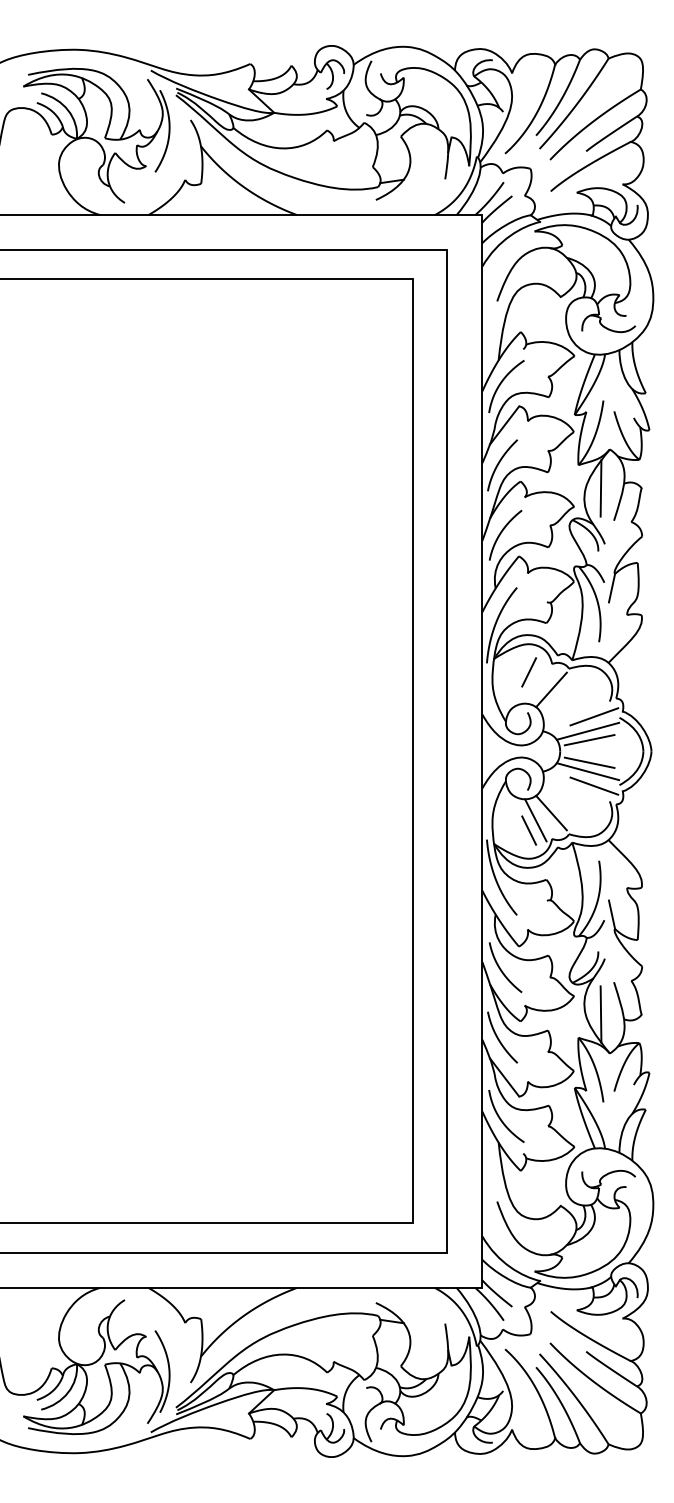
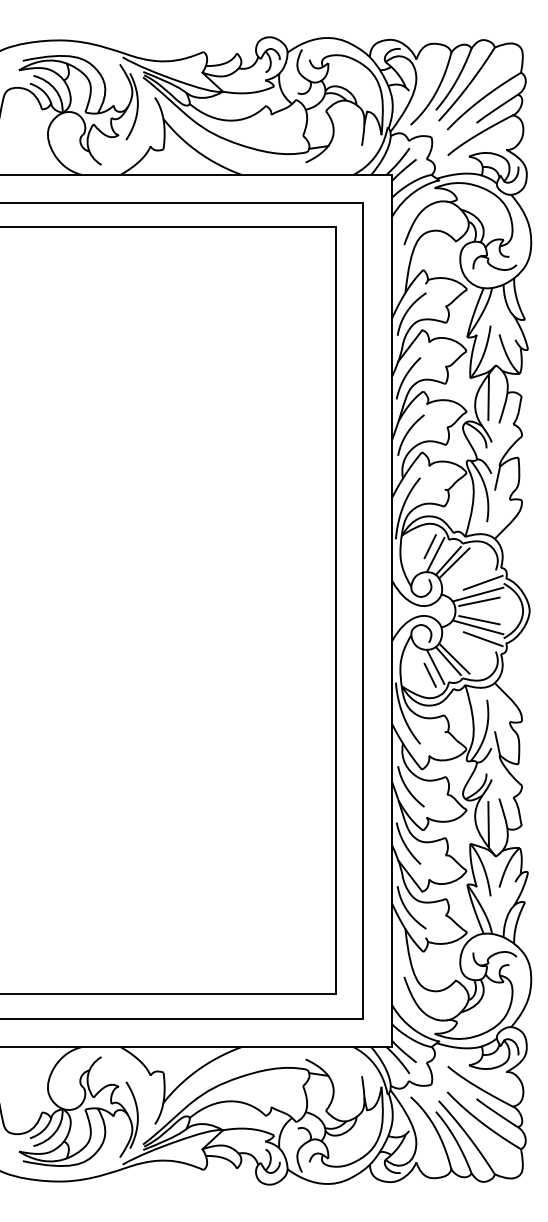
line: (535, 682) -> (435, 554), added
line: (558, 692) -> (454, 563), added
line: (558, 809) -> (454, 658), added

